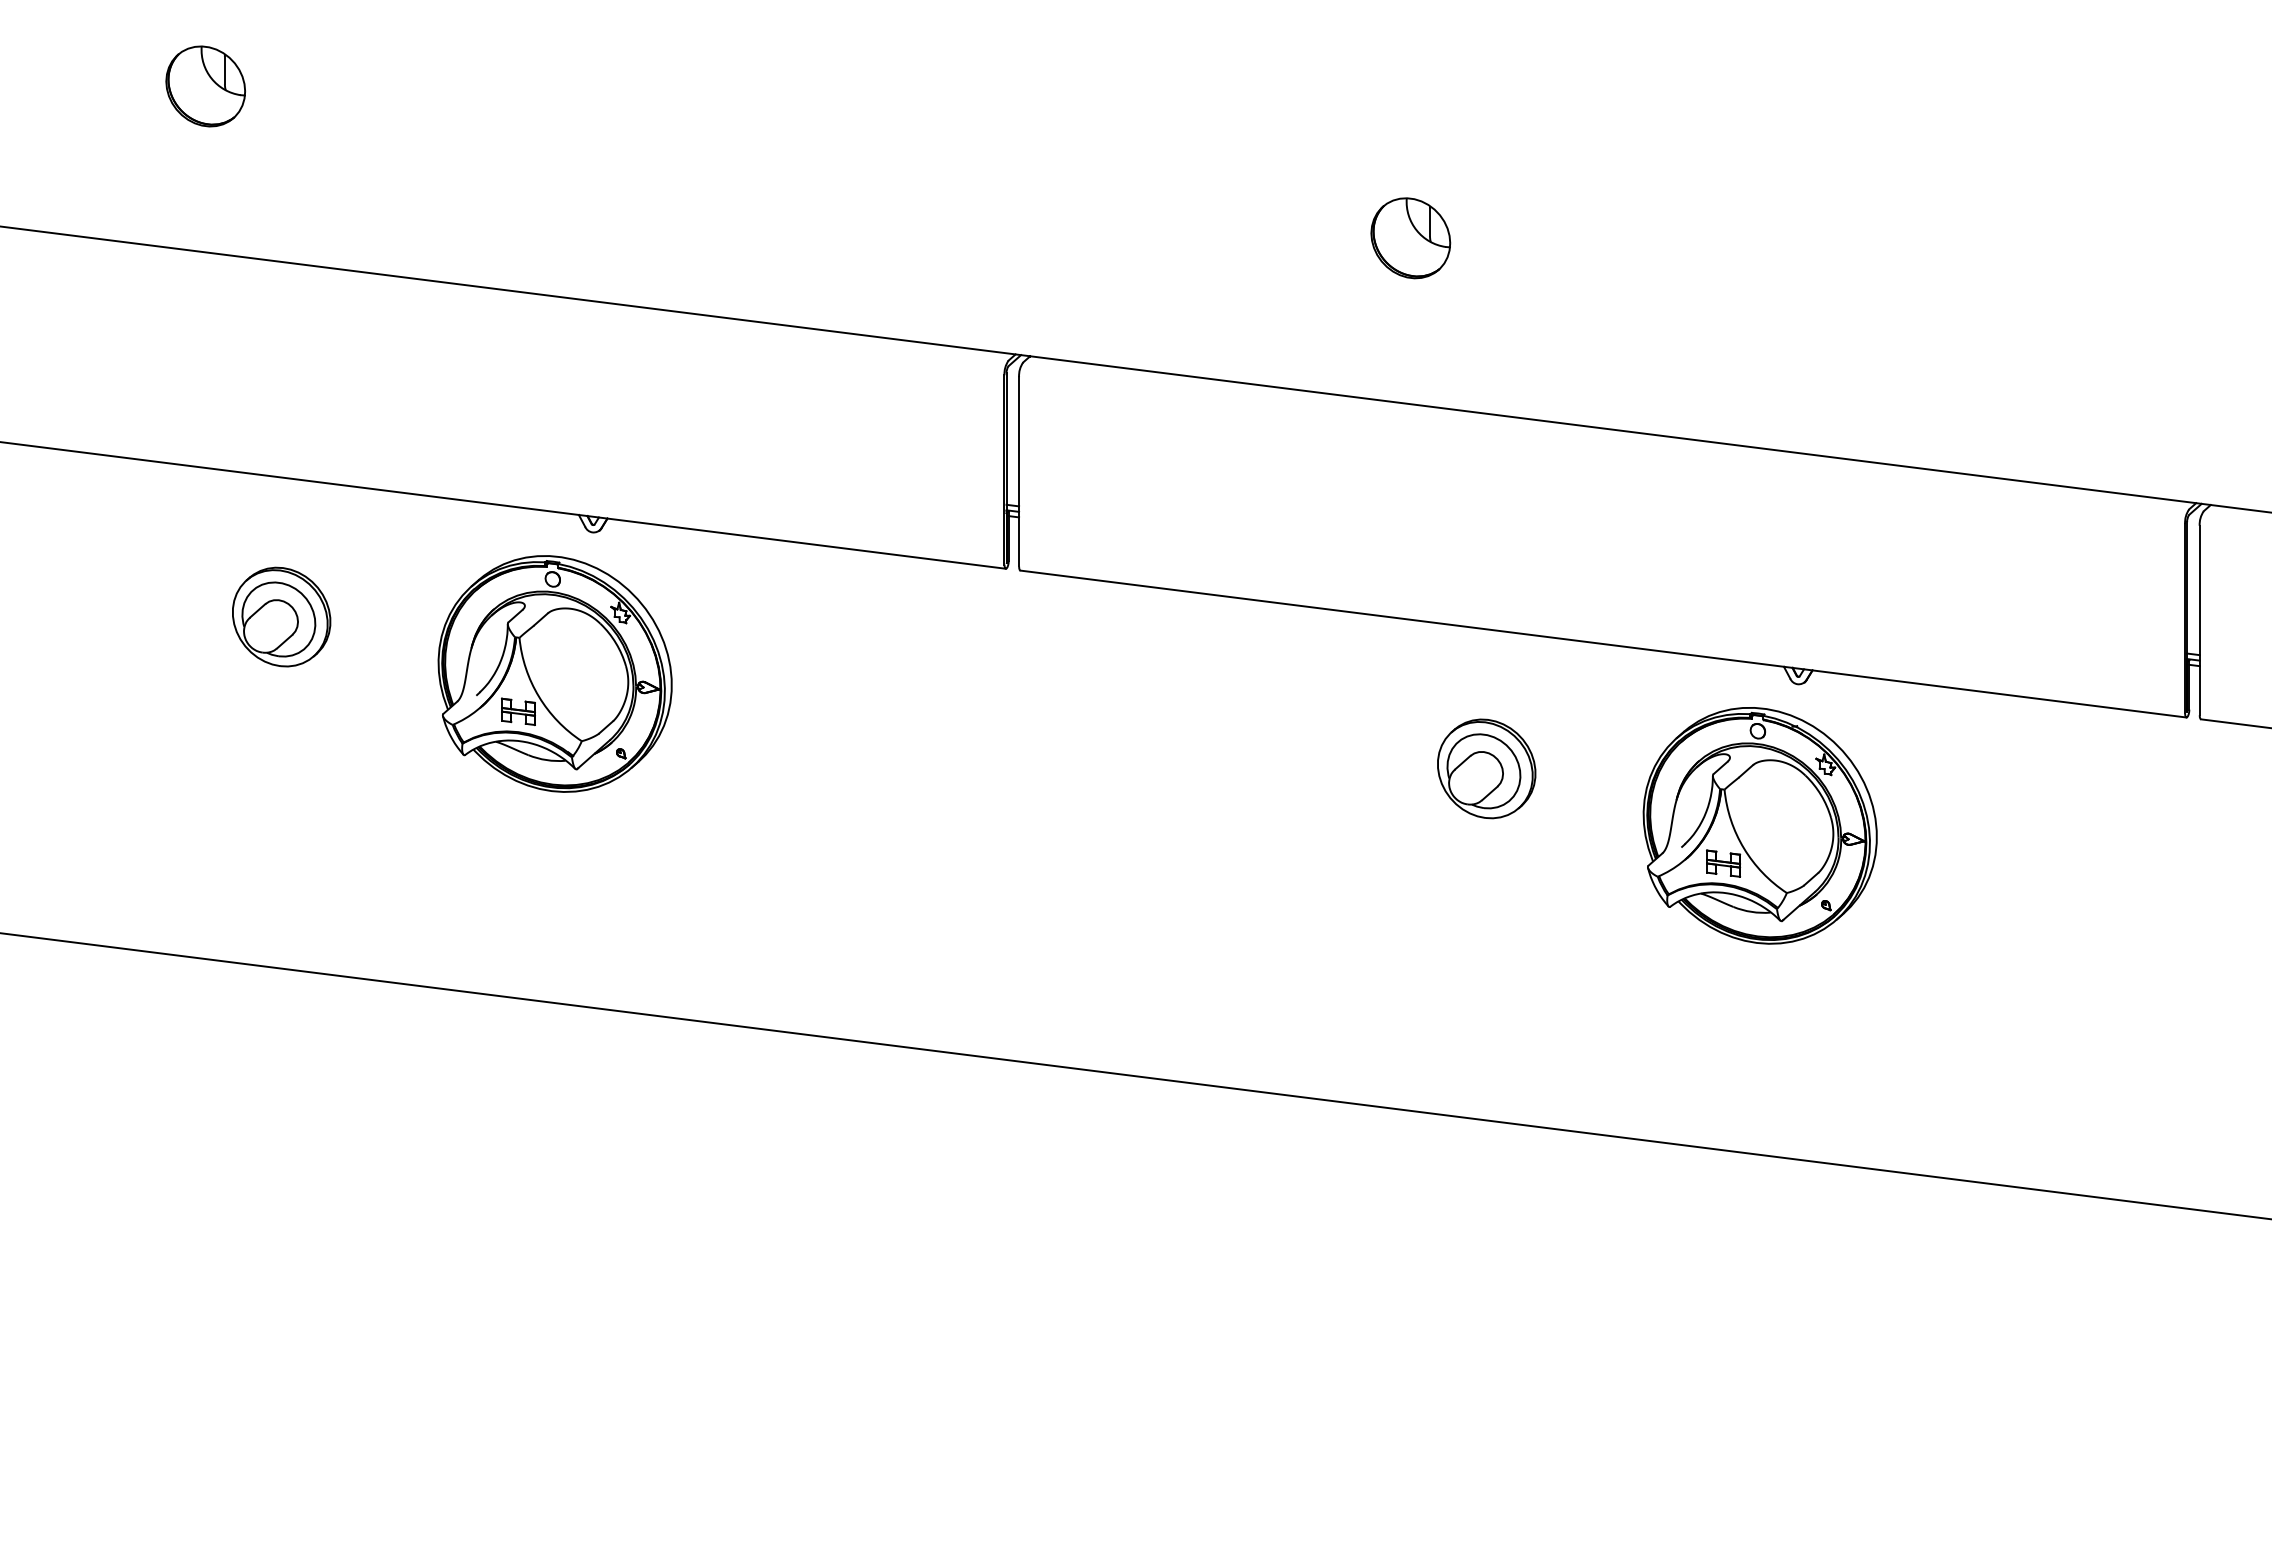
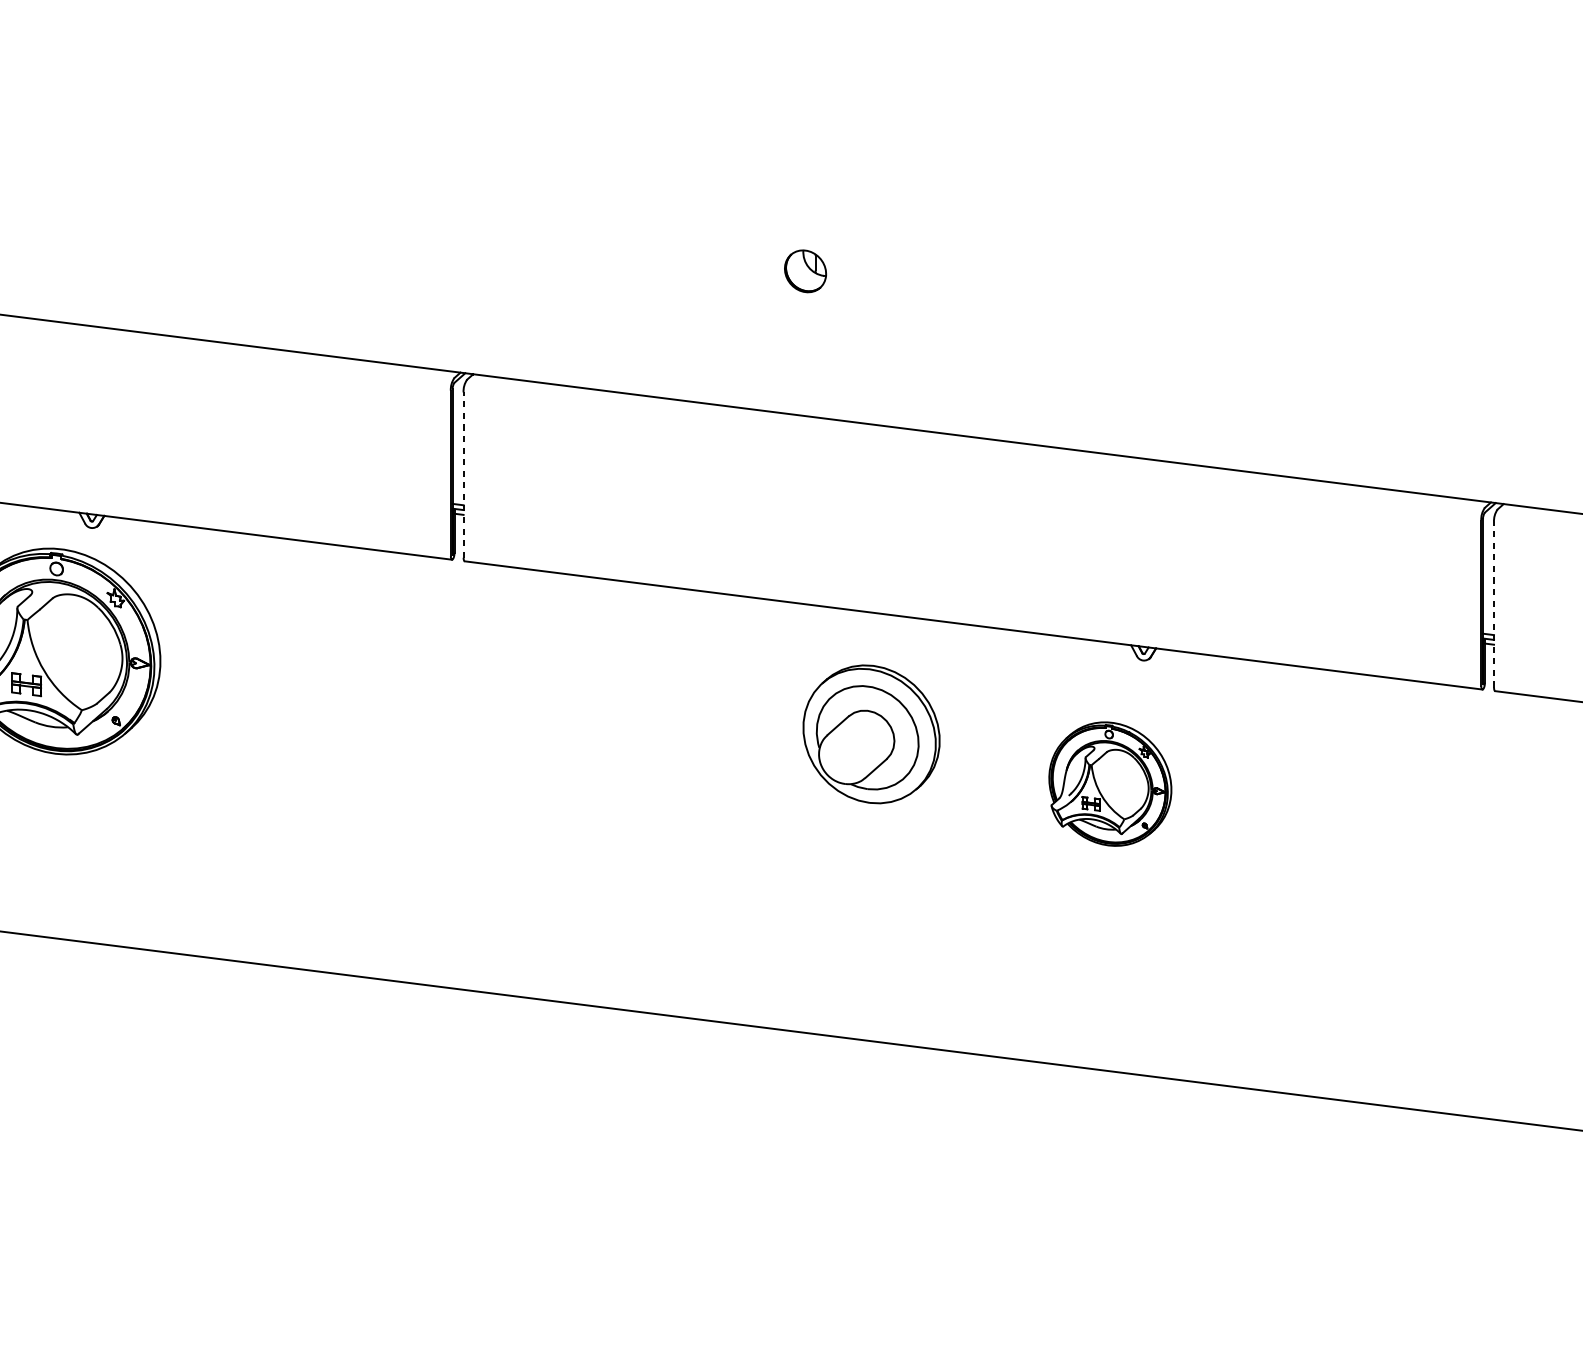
part: (1410, 238) -> (805, 271), size x0.6
line: (1019, 471) -> (463, 474), solid -> dashed
line: (2199, 620) -> (1493, 604), solid -> dashed
part: (1486, 768) -> (871, 734), size x1.6
part: (1759, 825) -> (1109, 783), size x0.6

